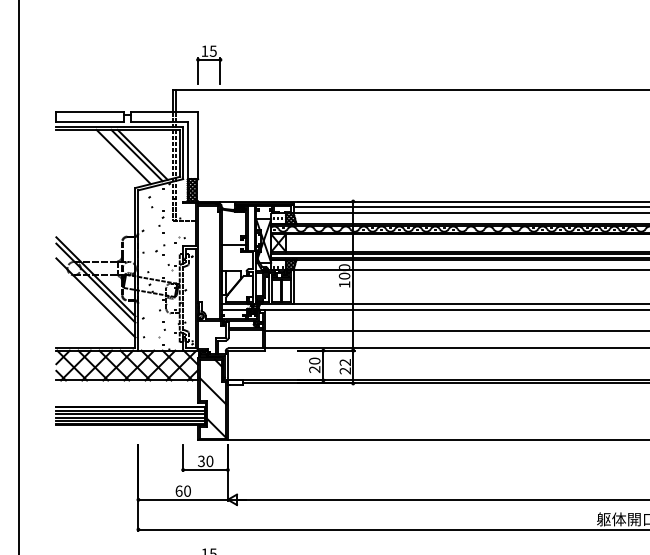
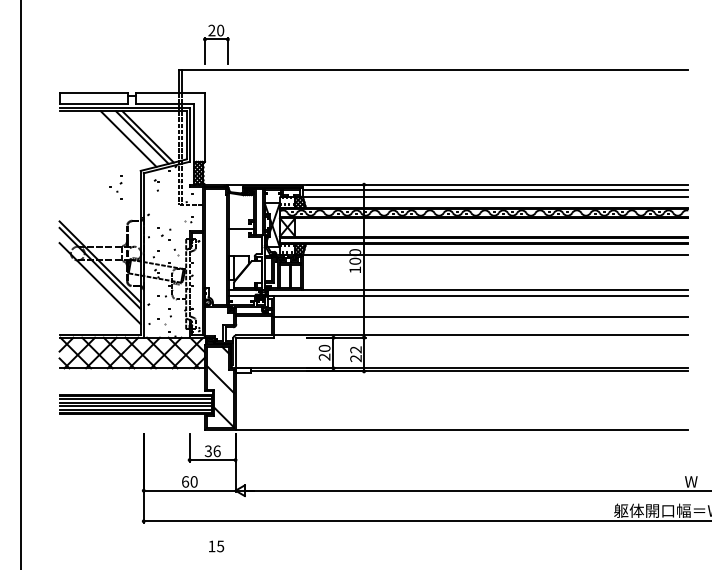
text: (209, 51) -> (216, 30), 15 -> 20
part: (157, 221) -> (115, 187), moved
text: (209, 460) -> (216, 450), 30 -> 36

